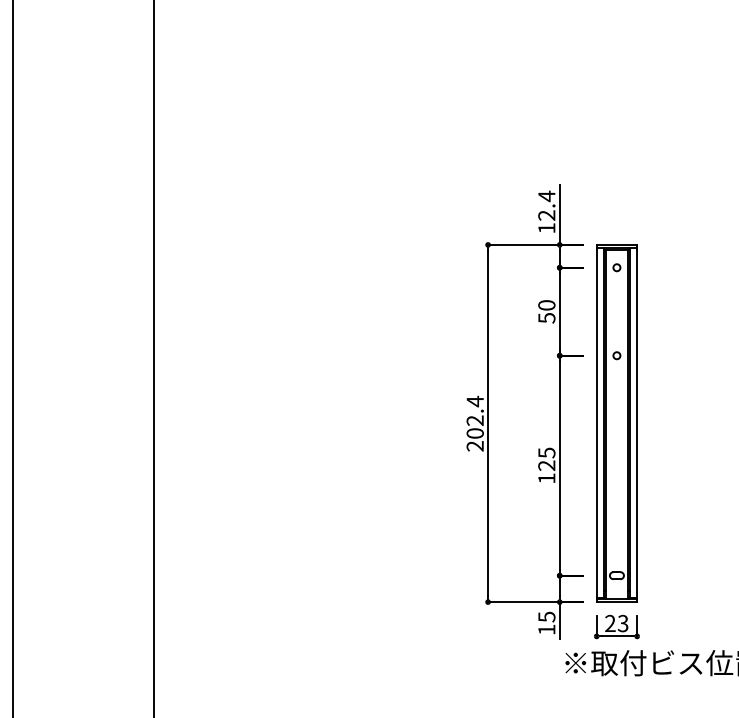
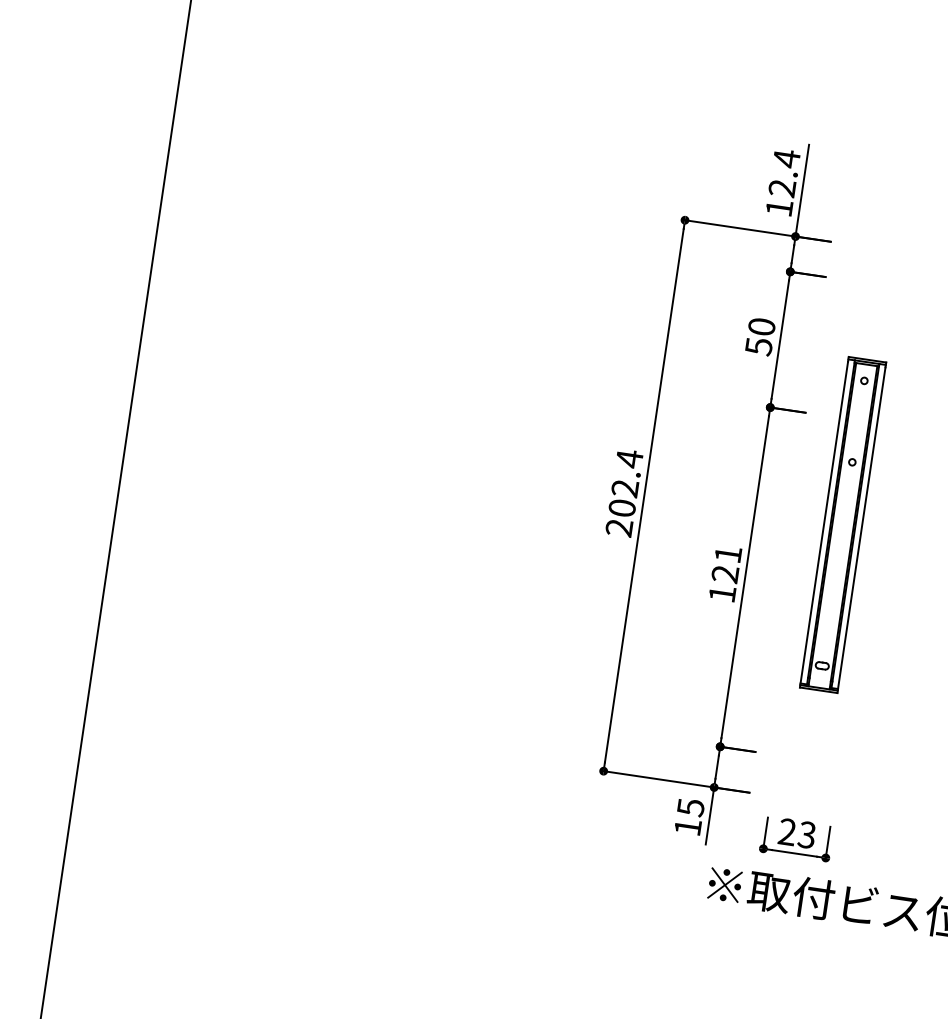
part: (616, 423) -> (842, 524), size x0.6
text: (546, 452) -> (727, 553), 125 -> 121

